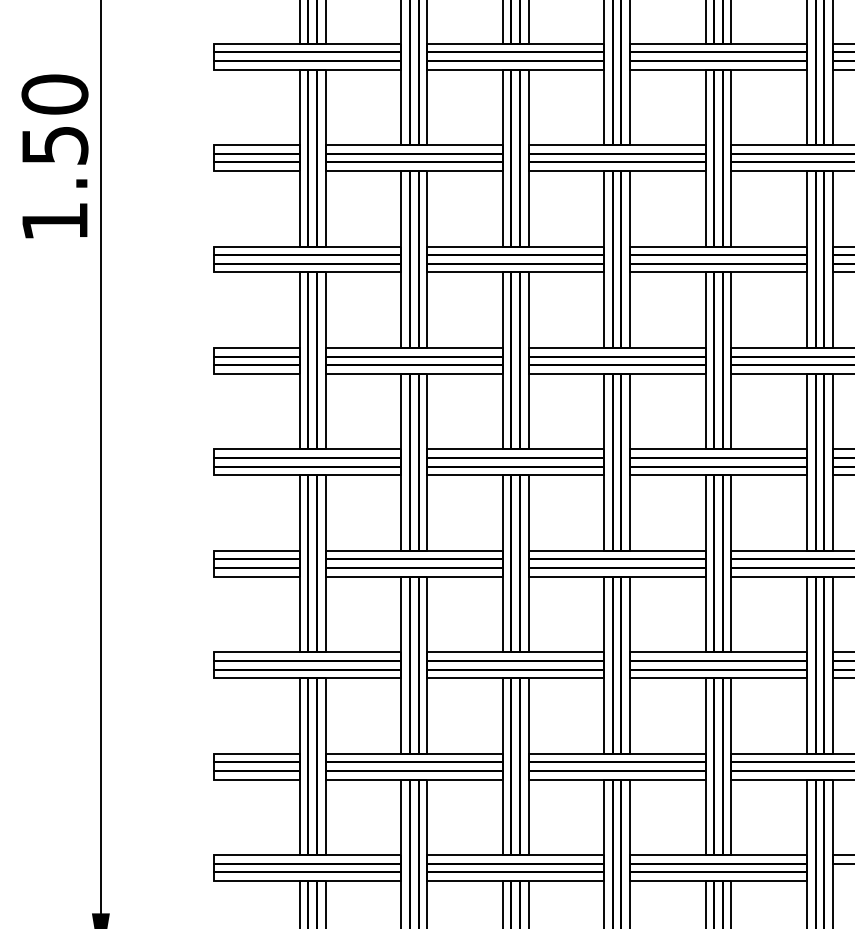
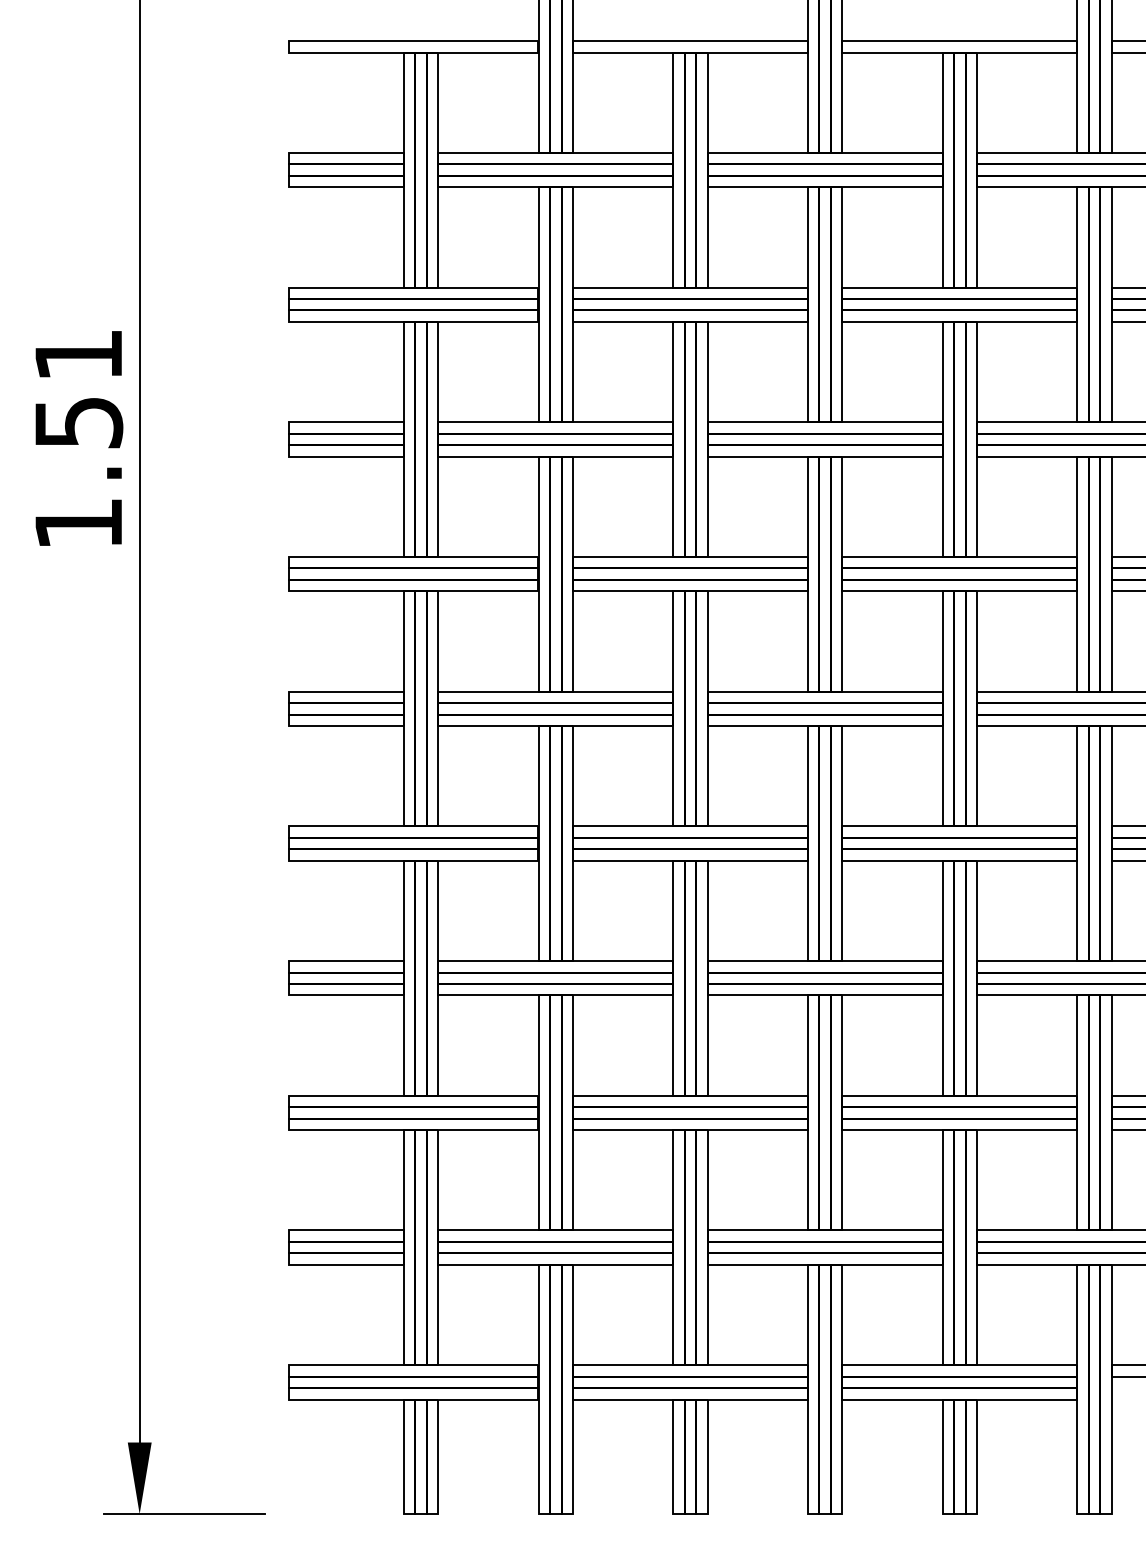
text: (54, 94) -> (78, 354), 1.50 -> 1.51

